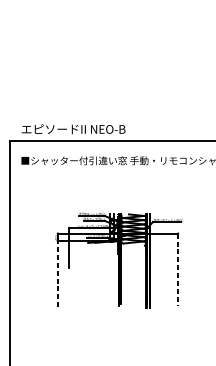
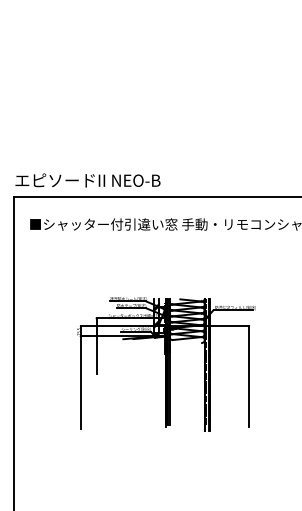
text: (73, 129) -> (87, 180), moved
line: (178, 269) -> (249, 376), dashed -> solid
line: (58, 273) -> (81, 382), dashed -> solid

